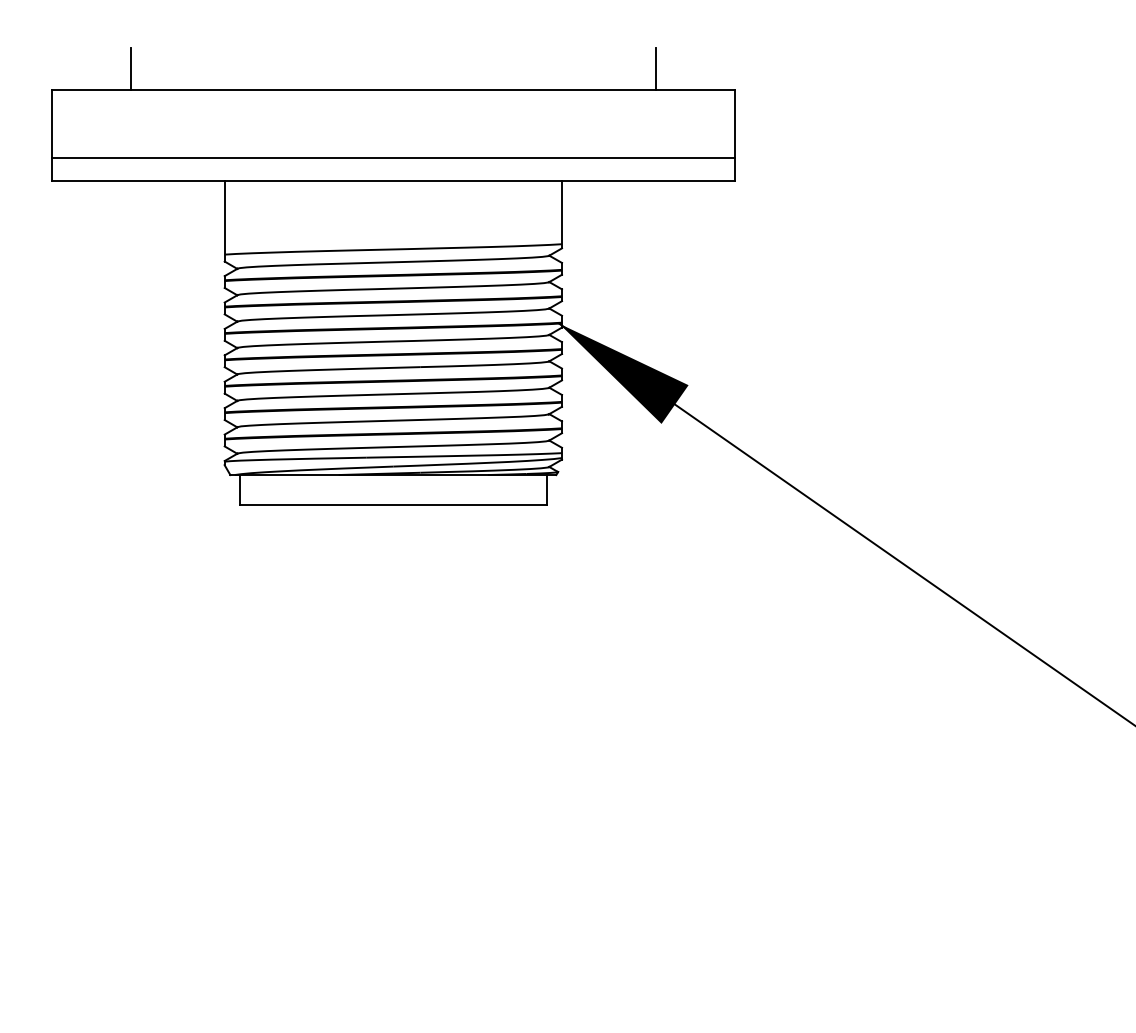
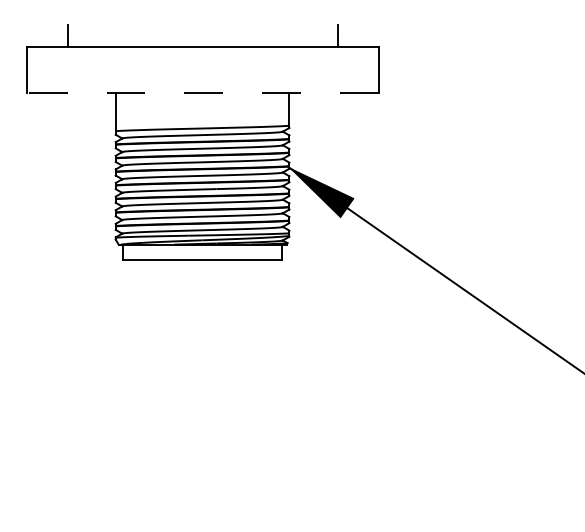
line: (393, 158) -> (202, 81), removed
line: (393, 181) -> (202, 93), solid -> dashed

